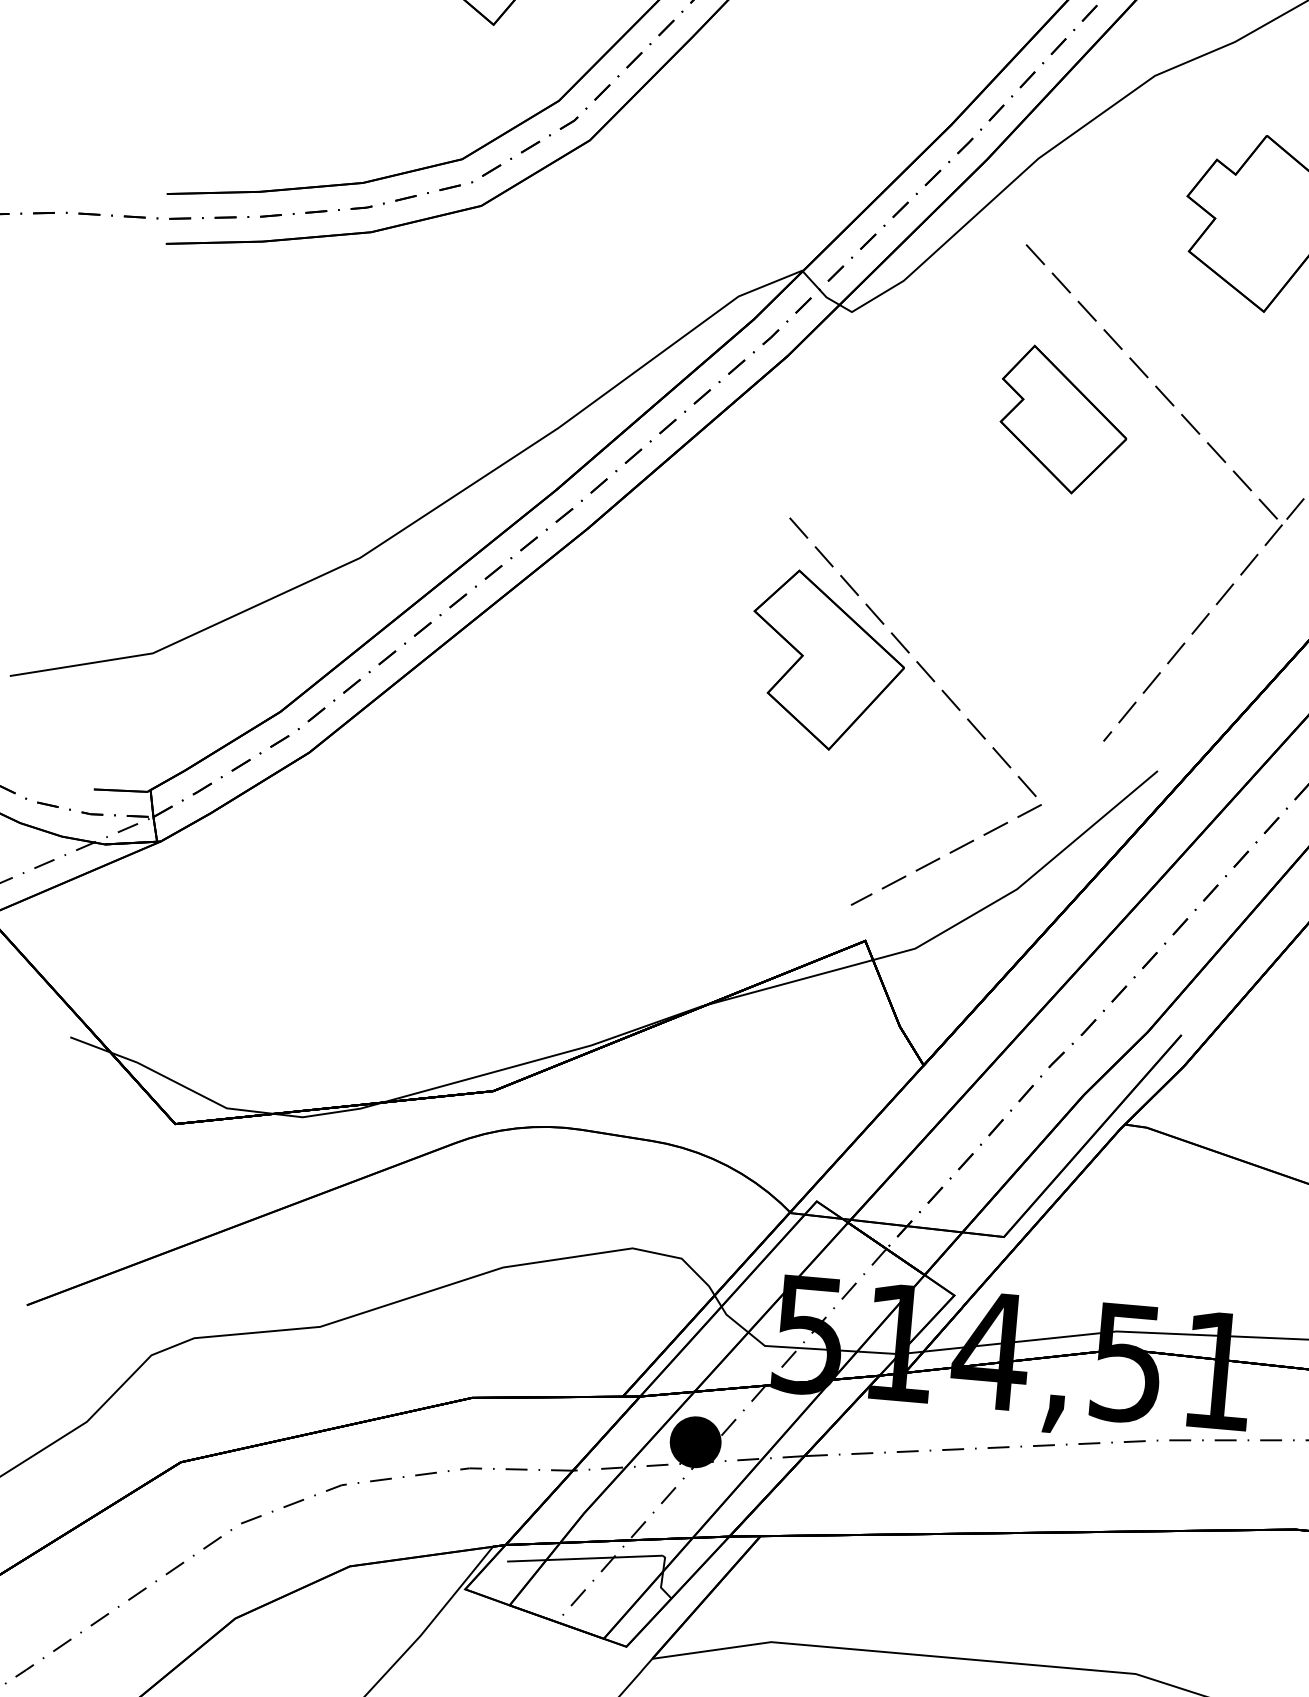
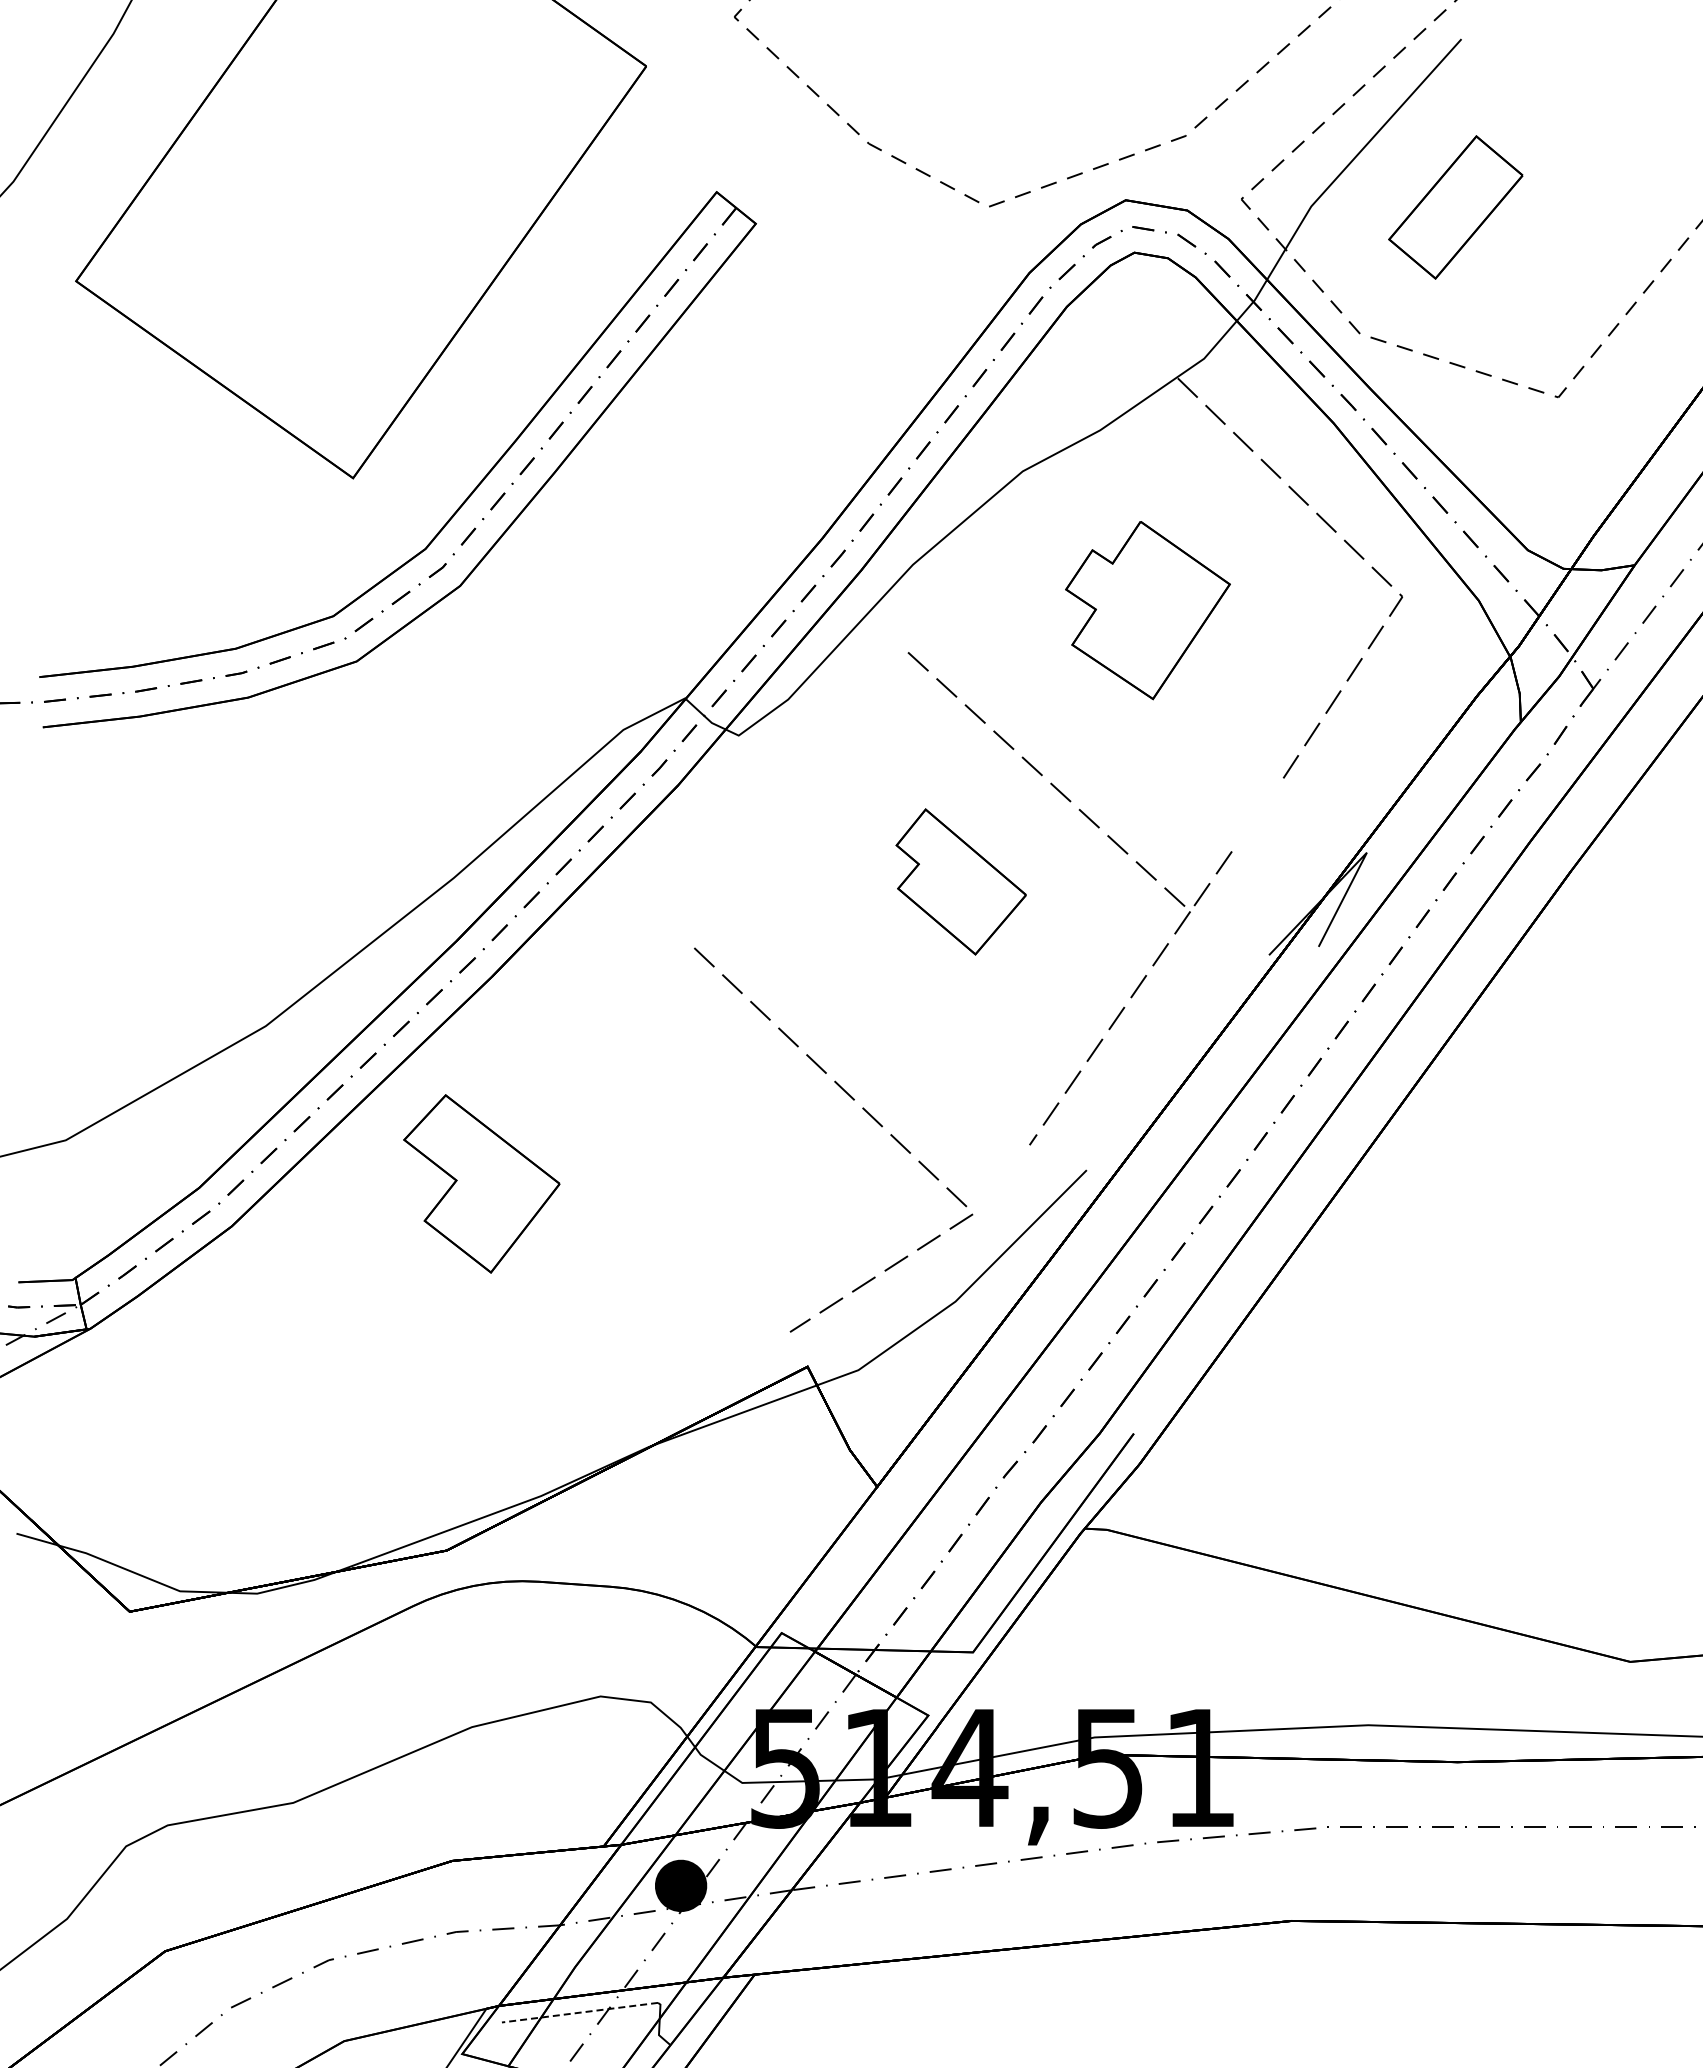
part: (1062, 419) -> (960, 881), moved
part: (827, 660) -> (481, 1183), moved
line: (584, 1558) -> (579, 2012), solid -> dashed

